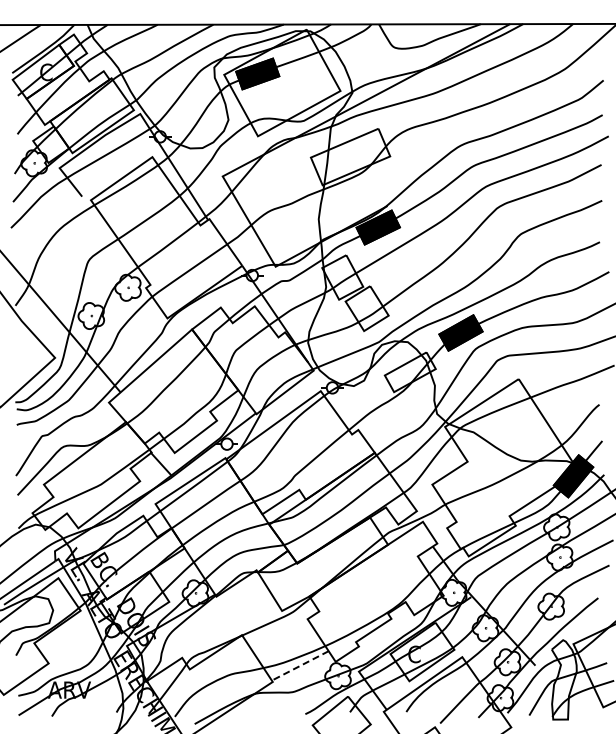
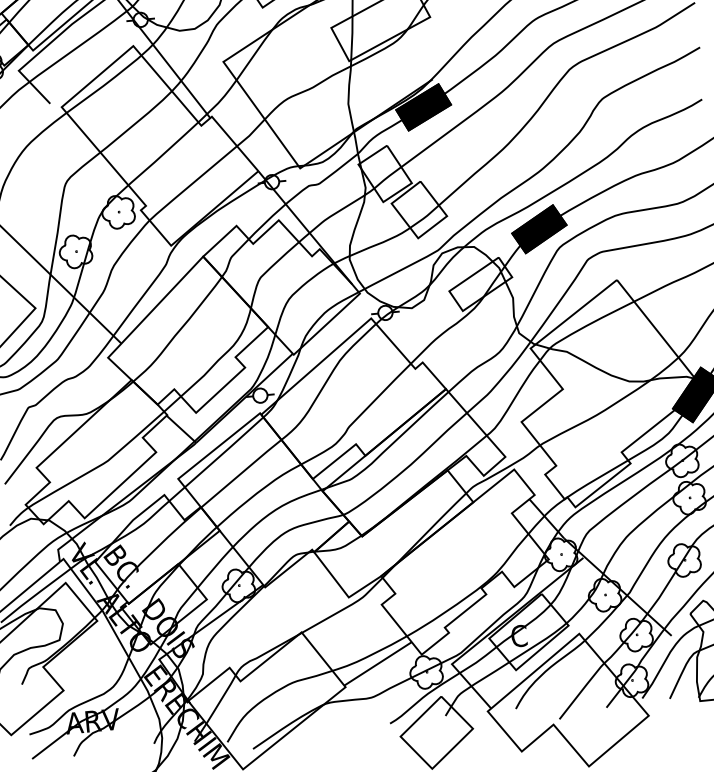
line: (300, 665) -> (378, 663), dashed -> solid

